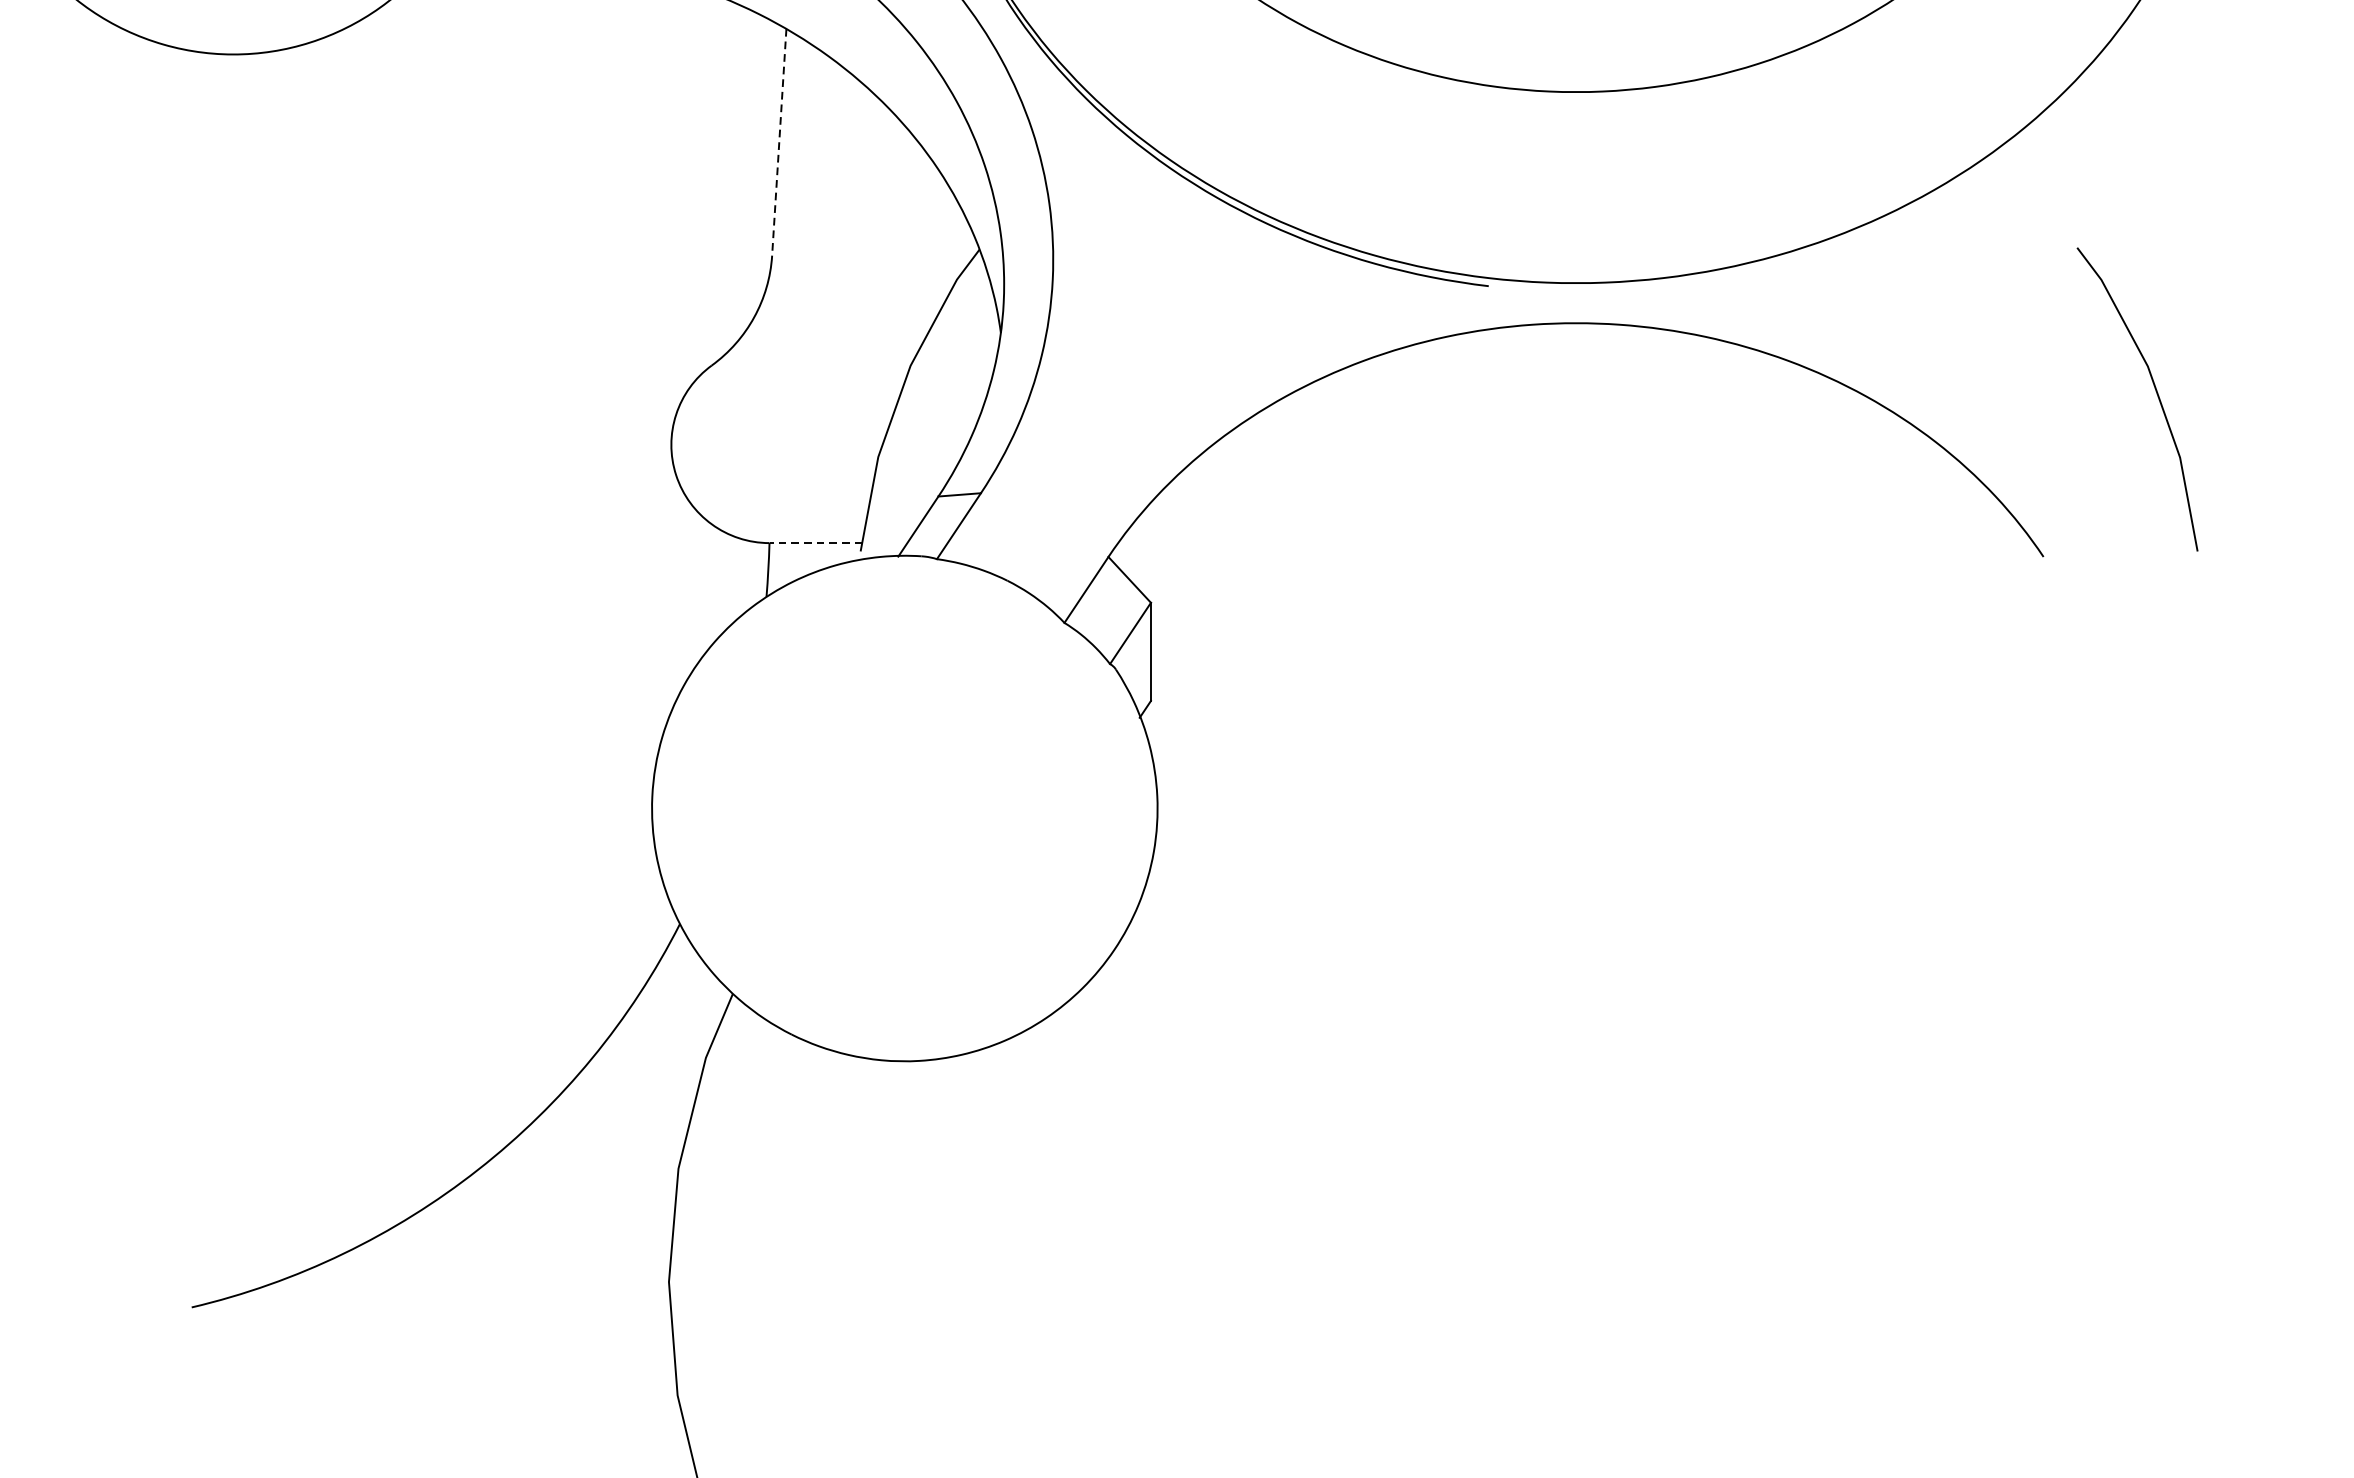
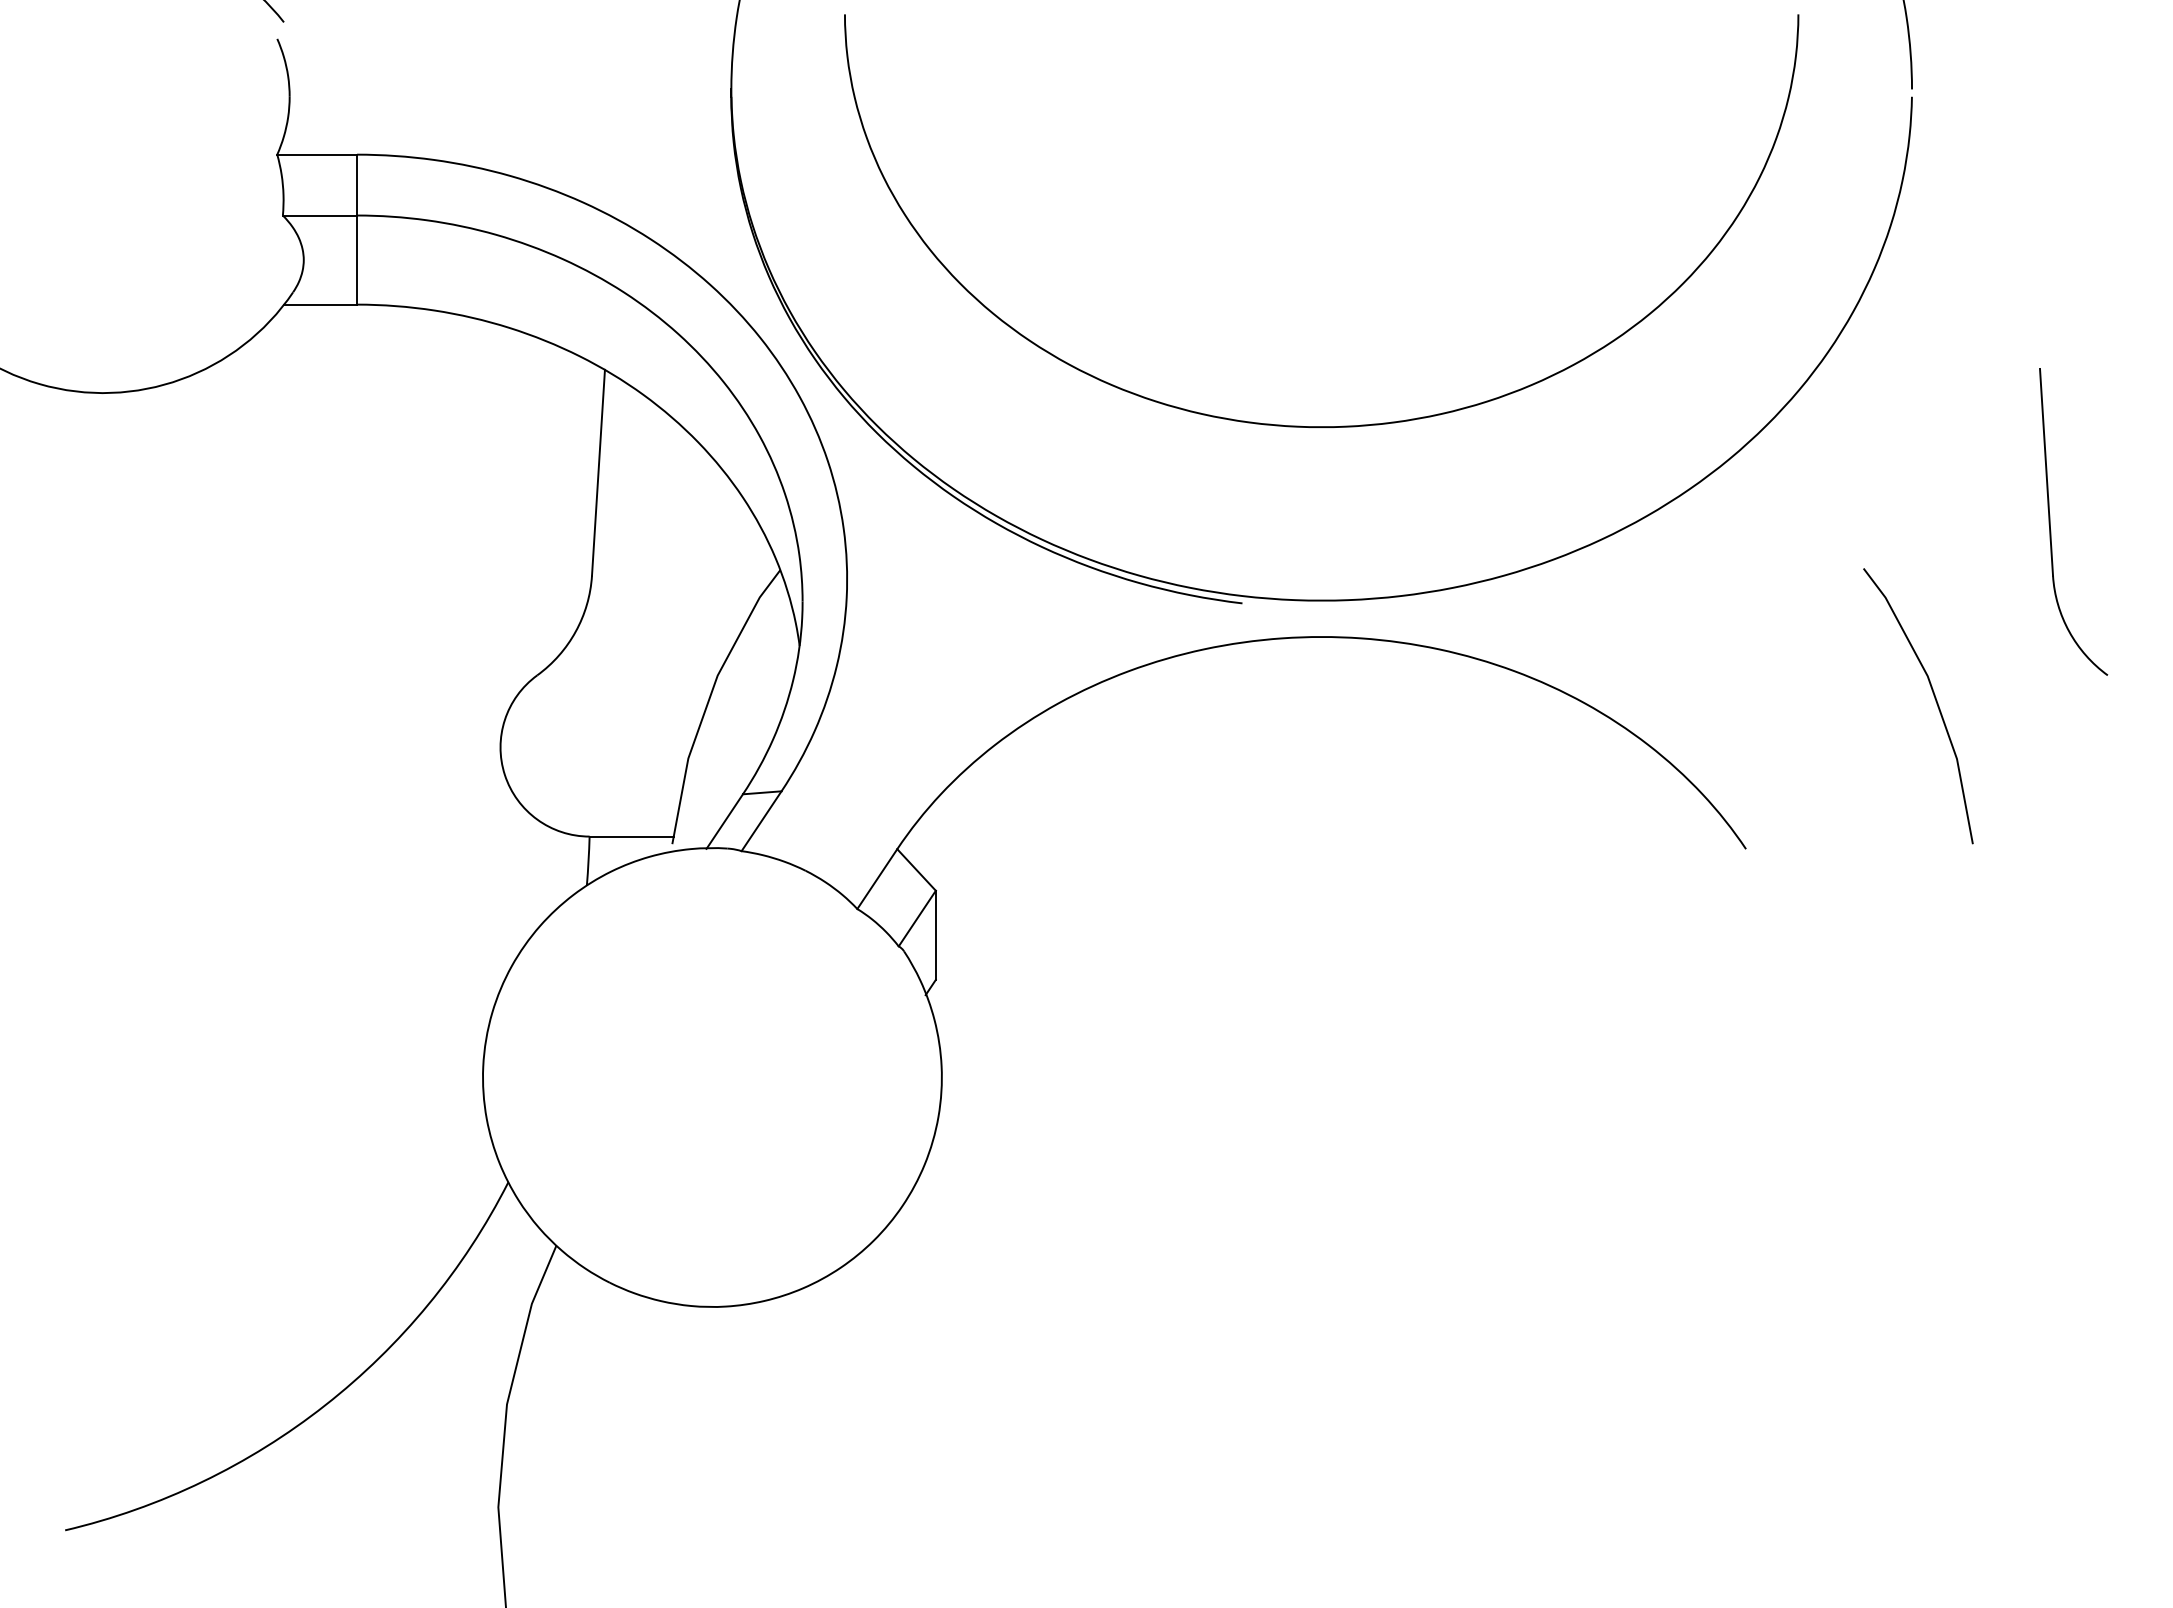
line: (779, 143) -> (598, 473), dashed -> solid
line: (2156, 394) -> (1935, 701), moved
line: (815, 543) -> (631, 836), dashed -> solid

